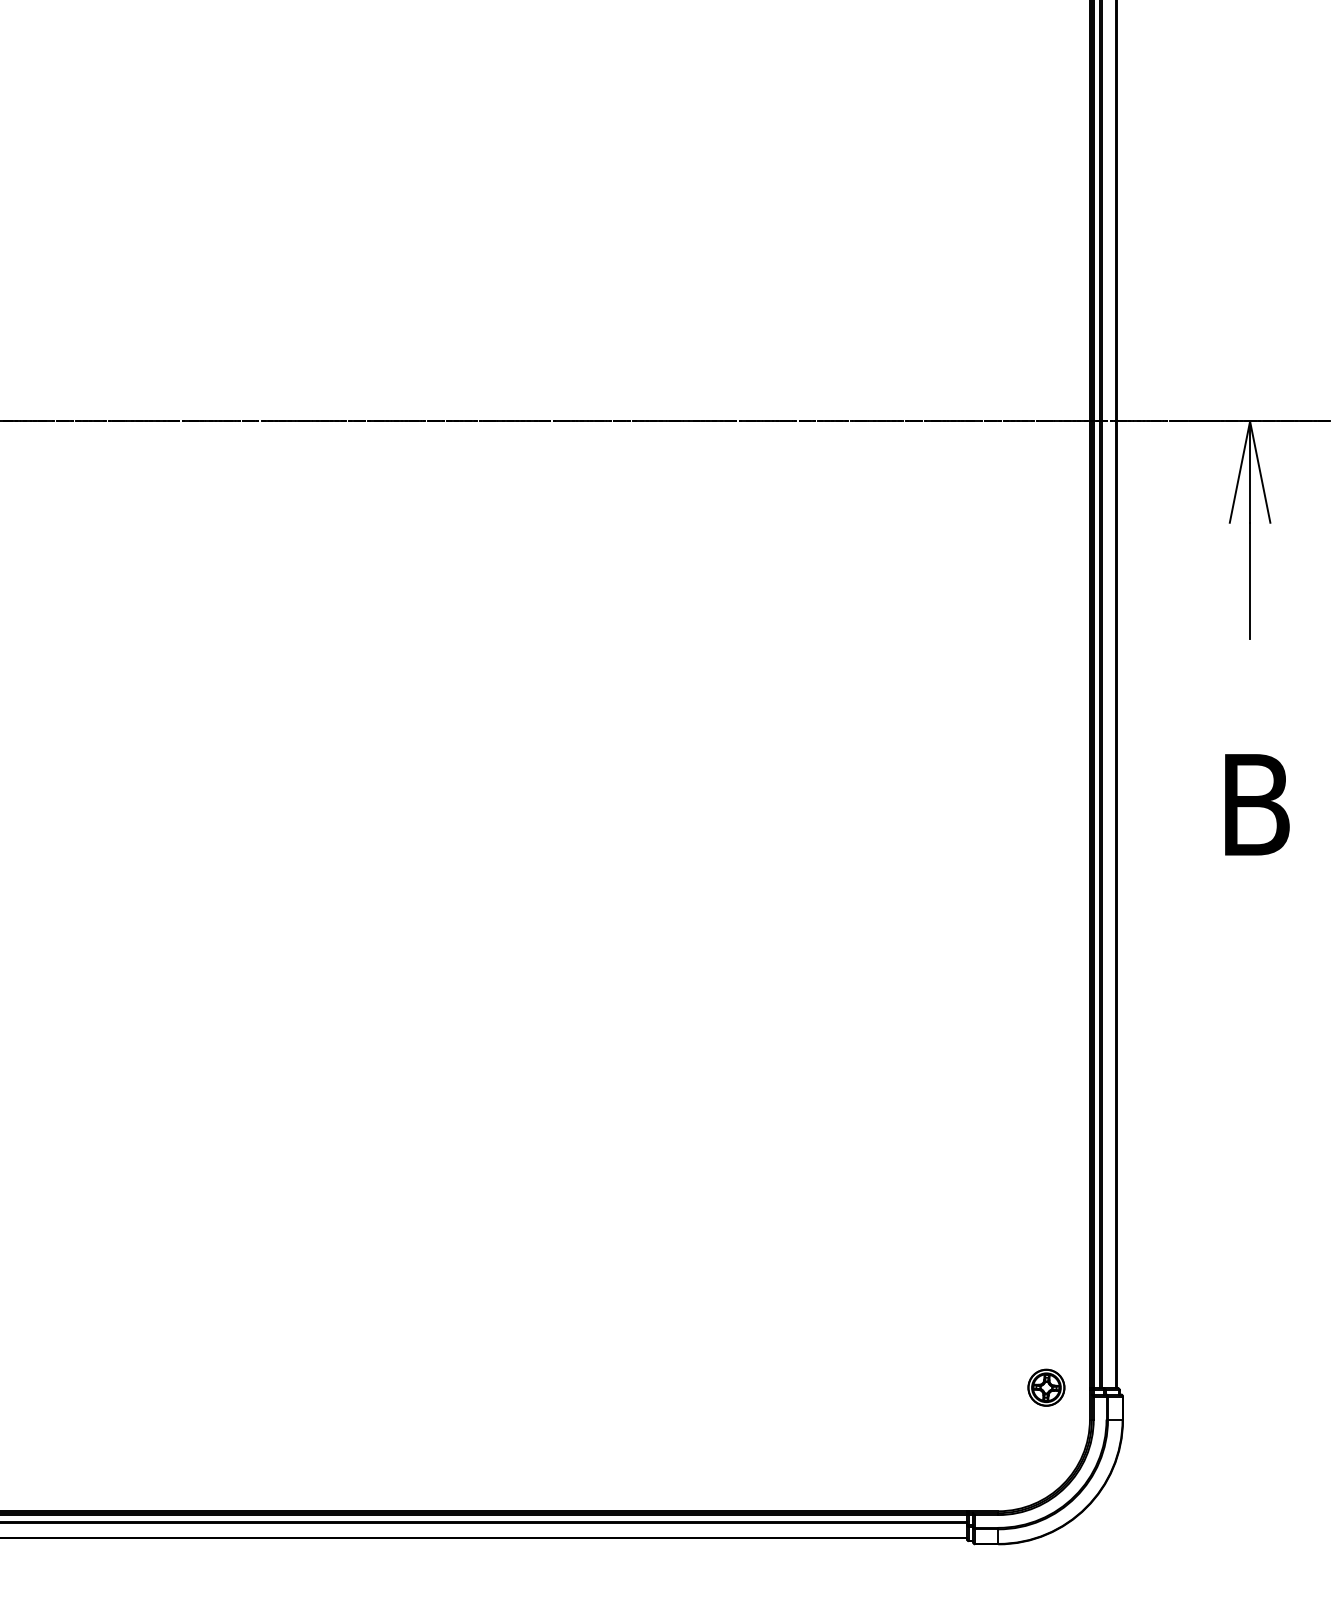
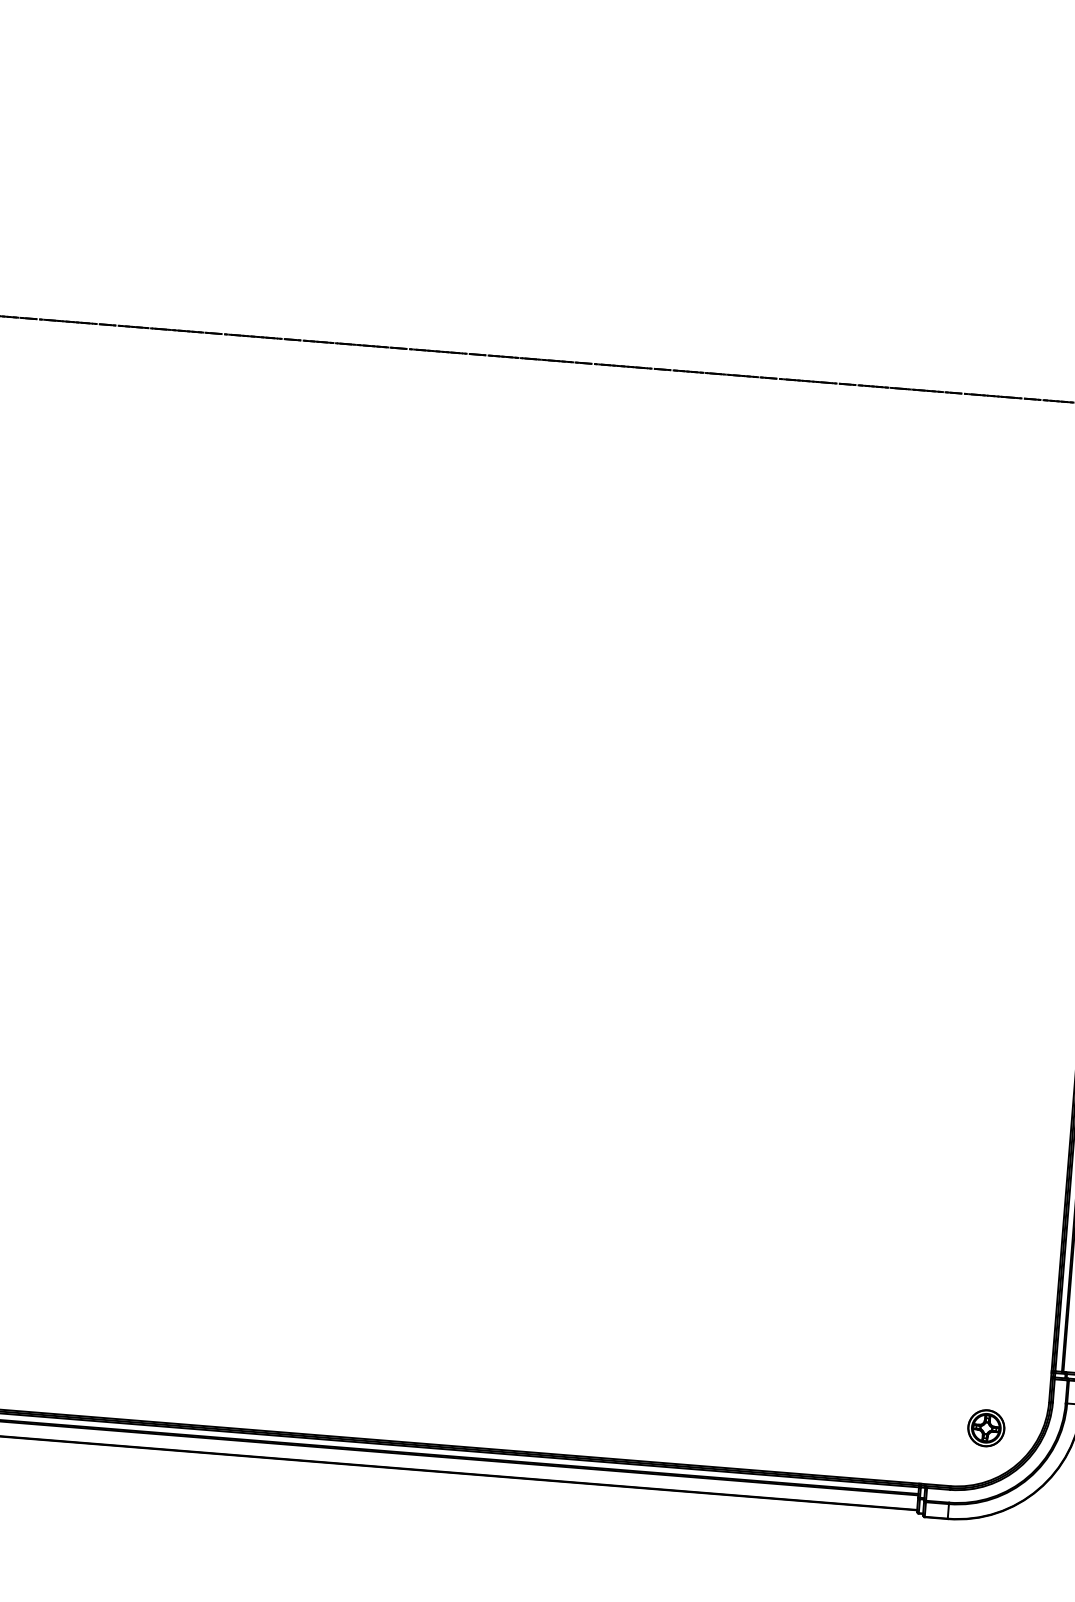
part: (1046, 1387) -> (986, 1428), moved

